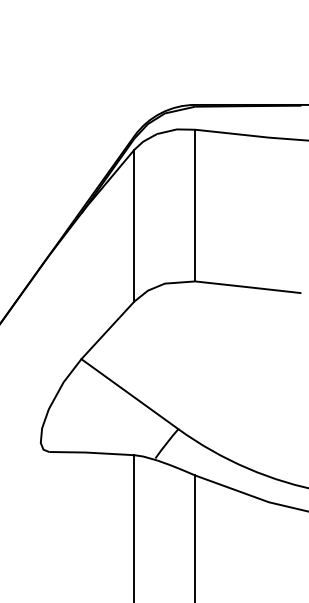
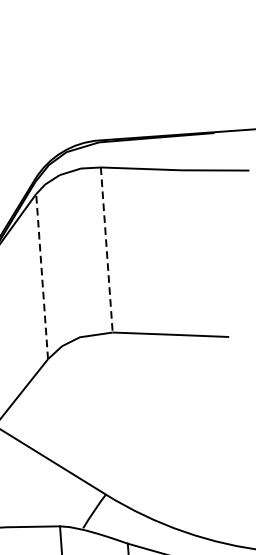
line: (195, 205) -> (107, 249), solid -> dashed
line: (134, 225) -> (42, 276), solid -> dashed

